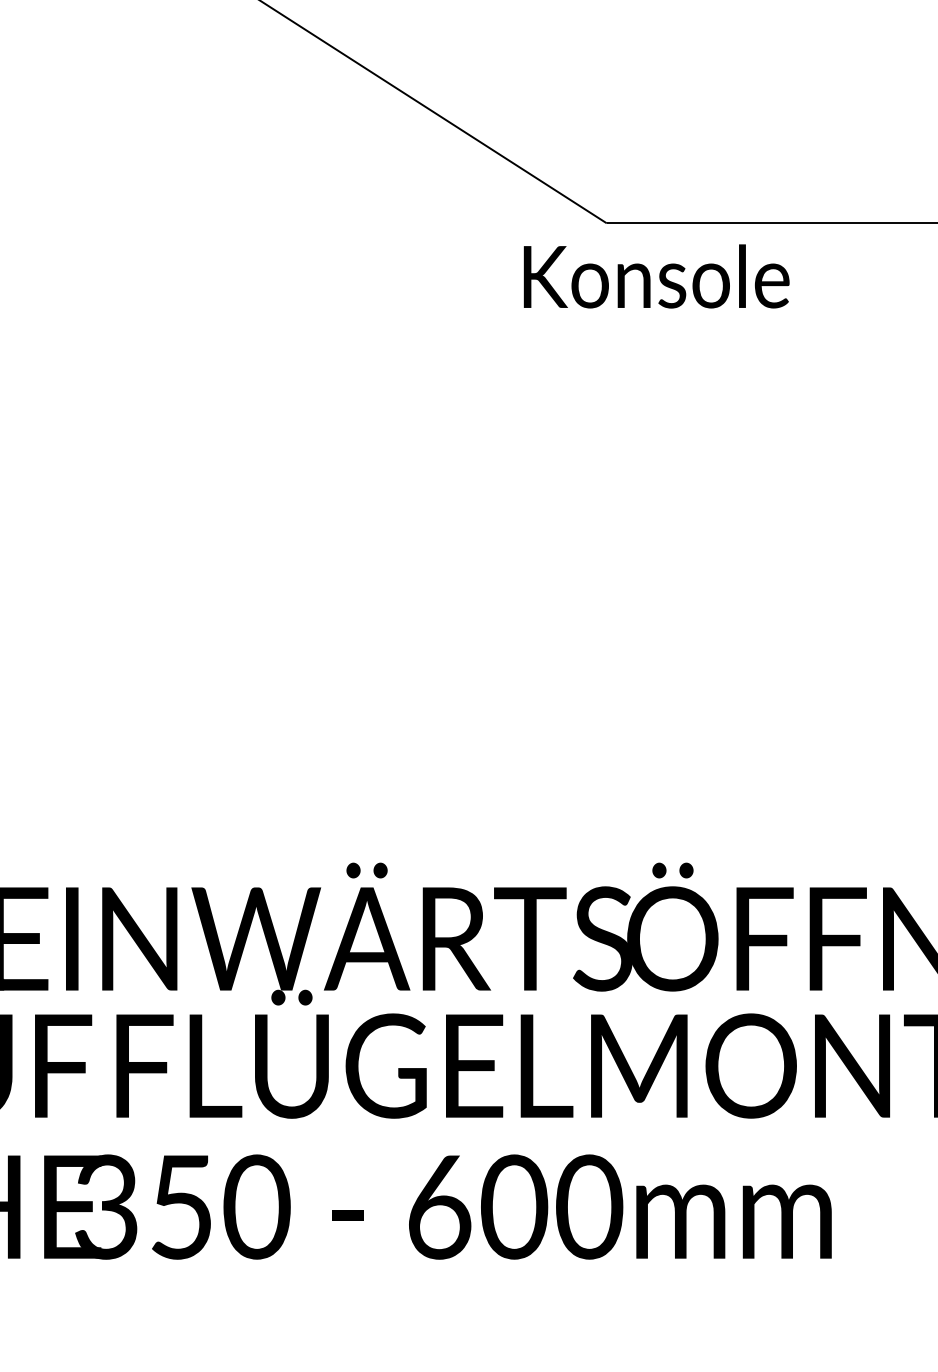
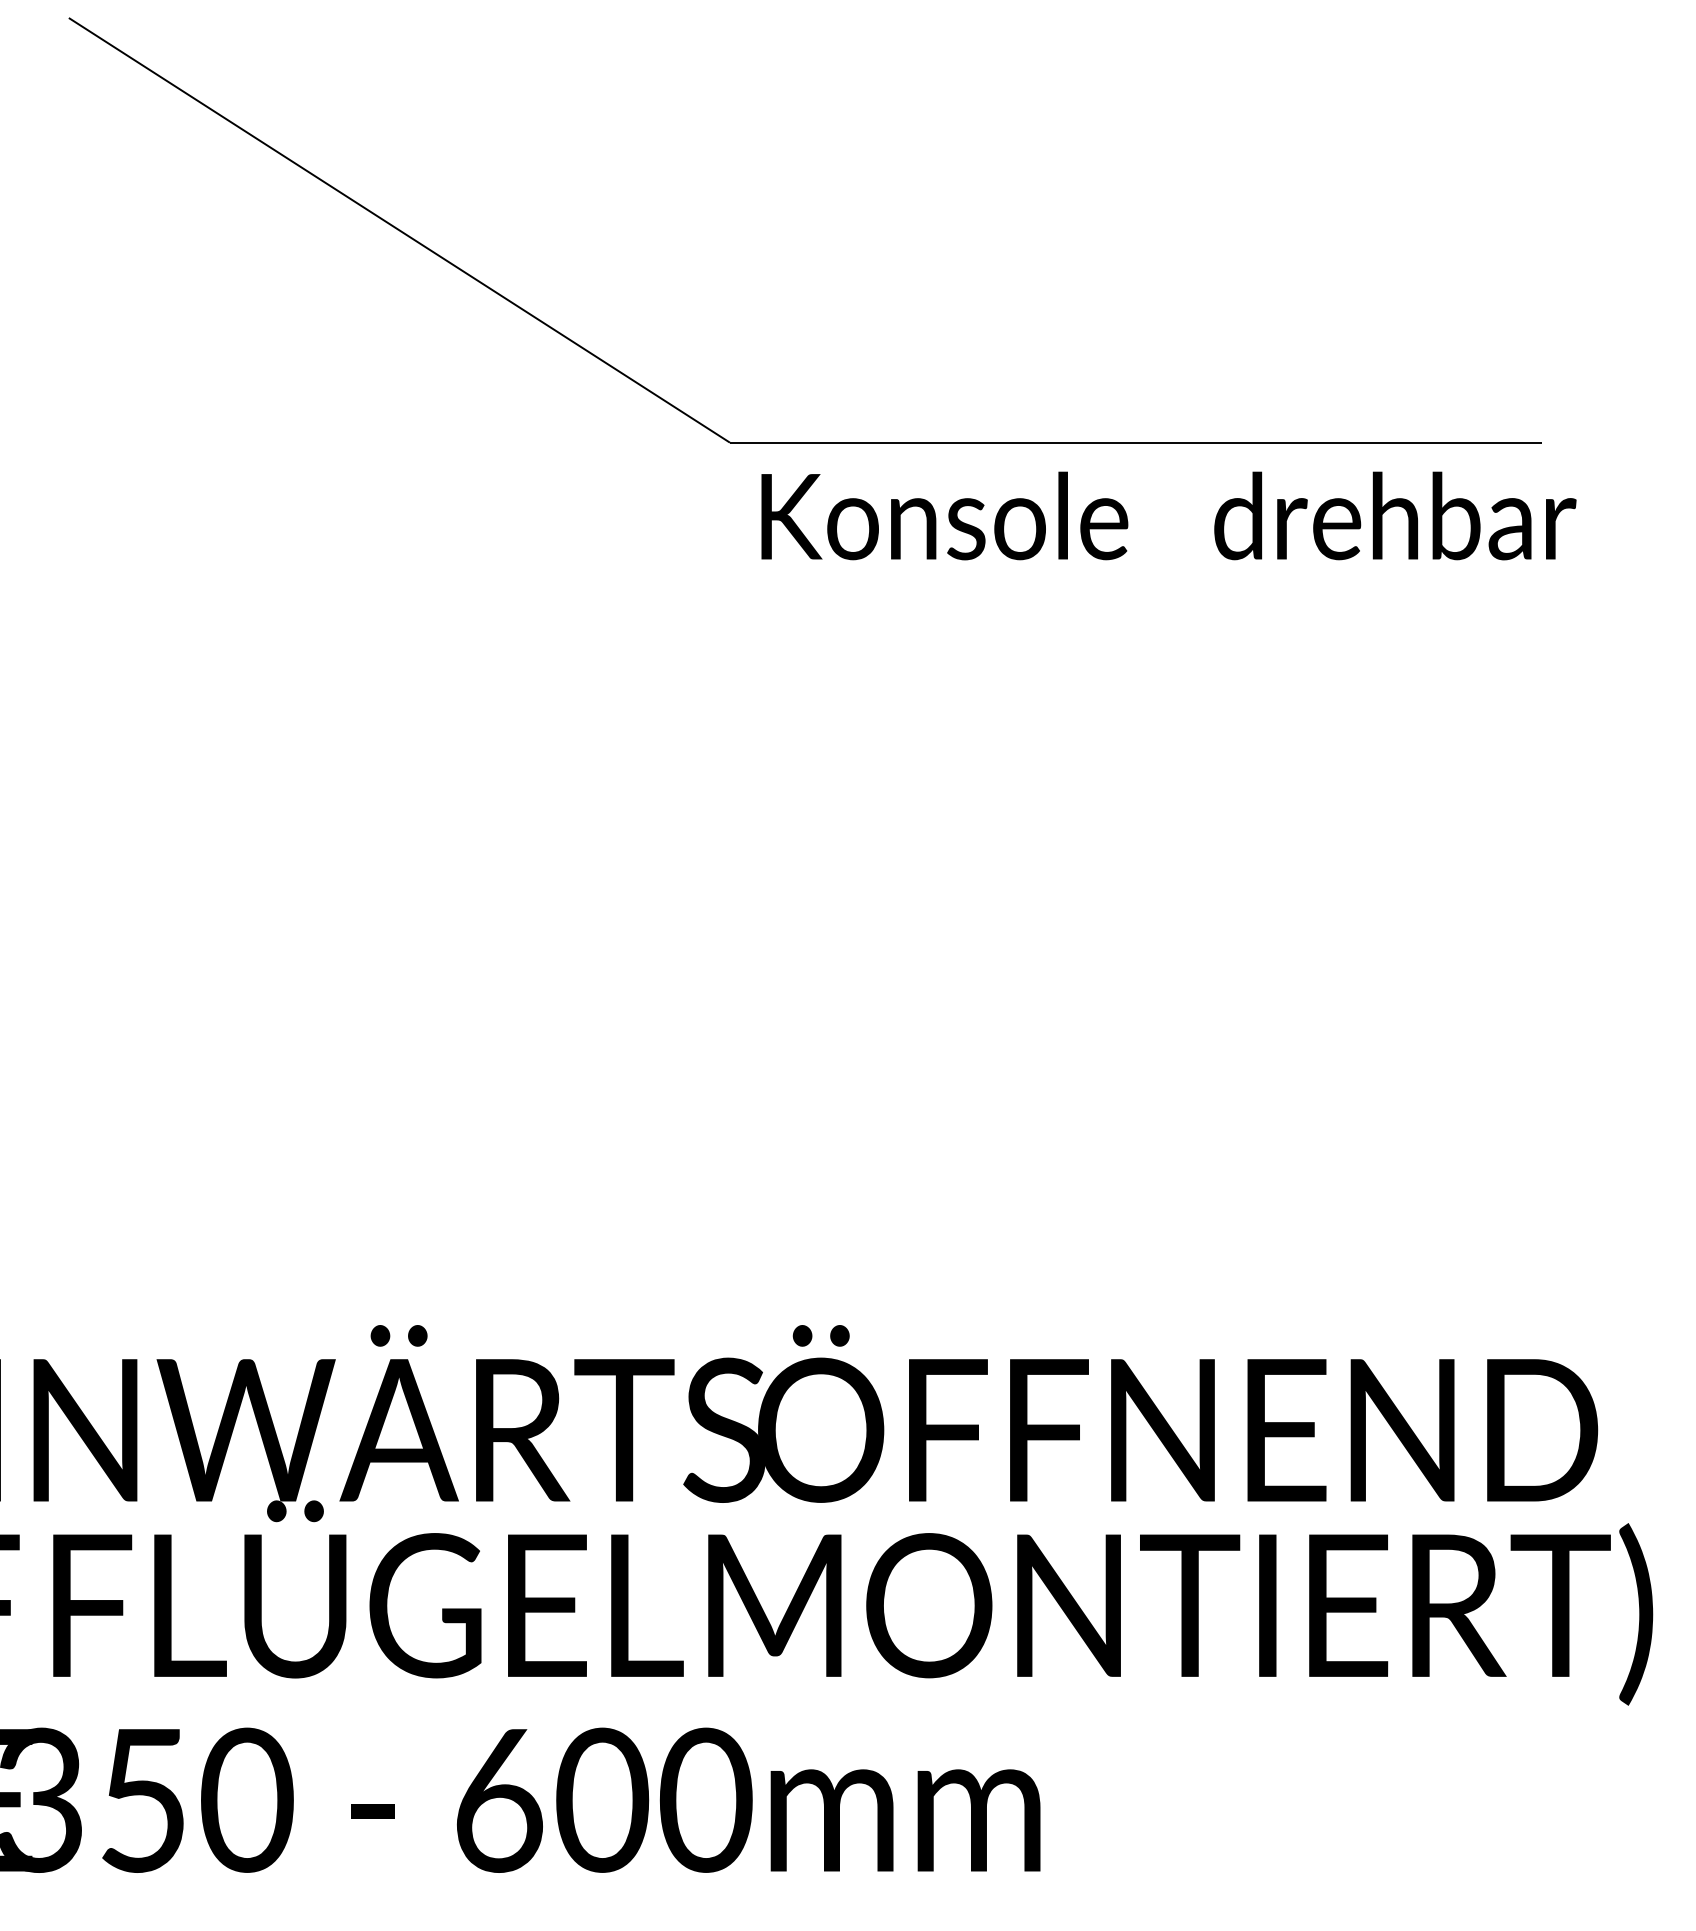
text: (656, 276) -> (944, 515), moved

